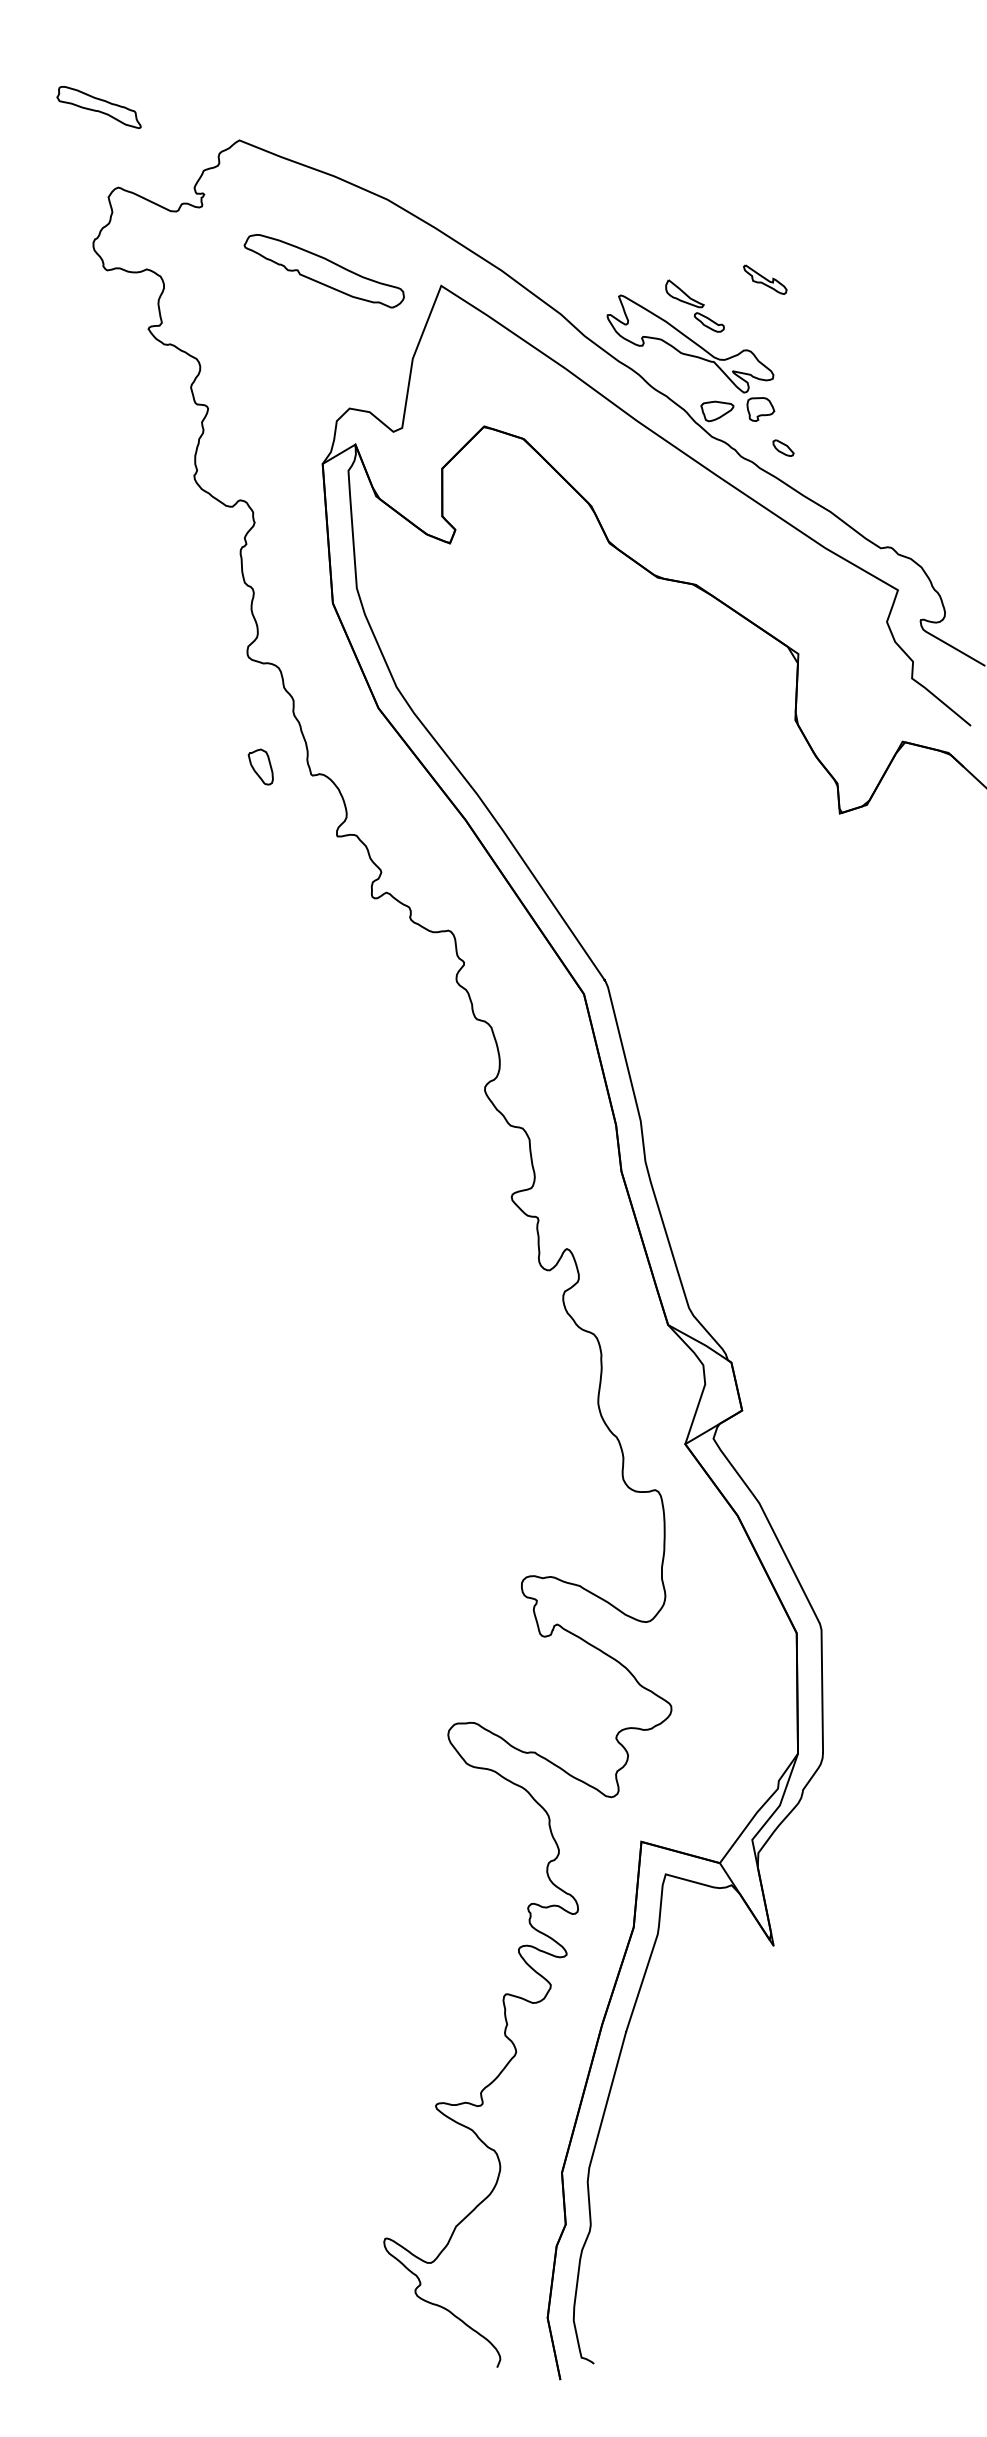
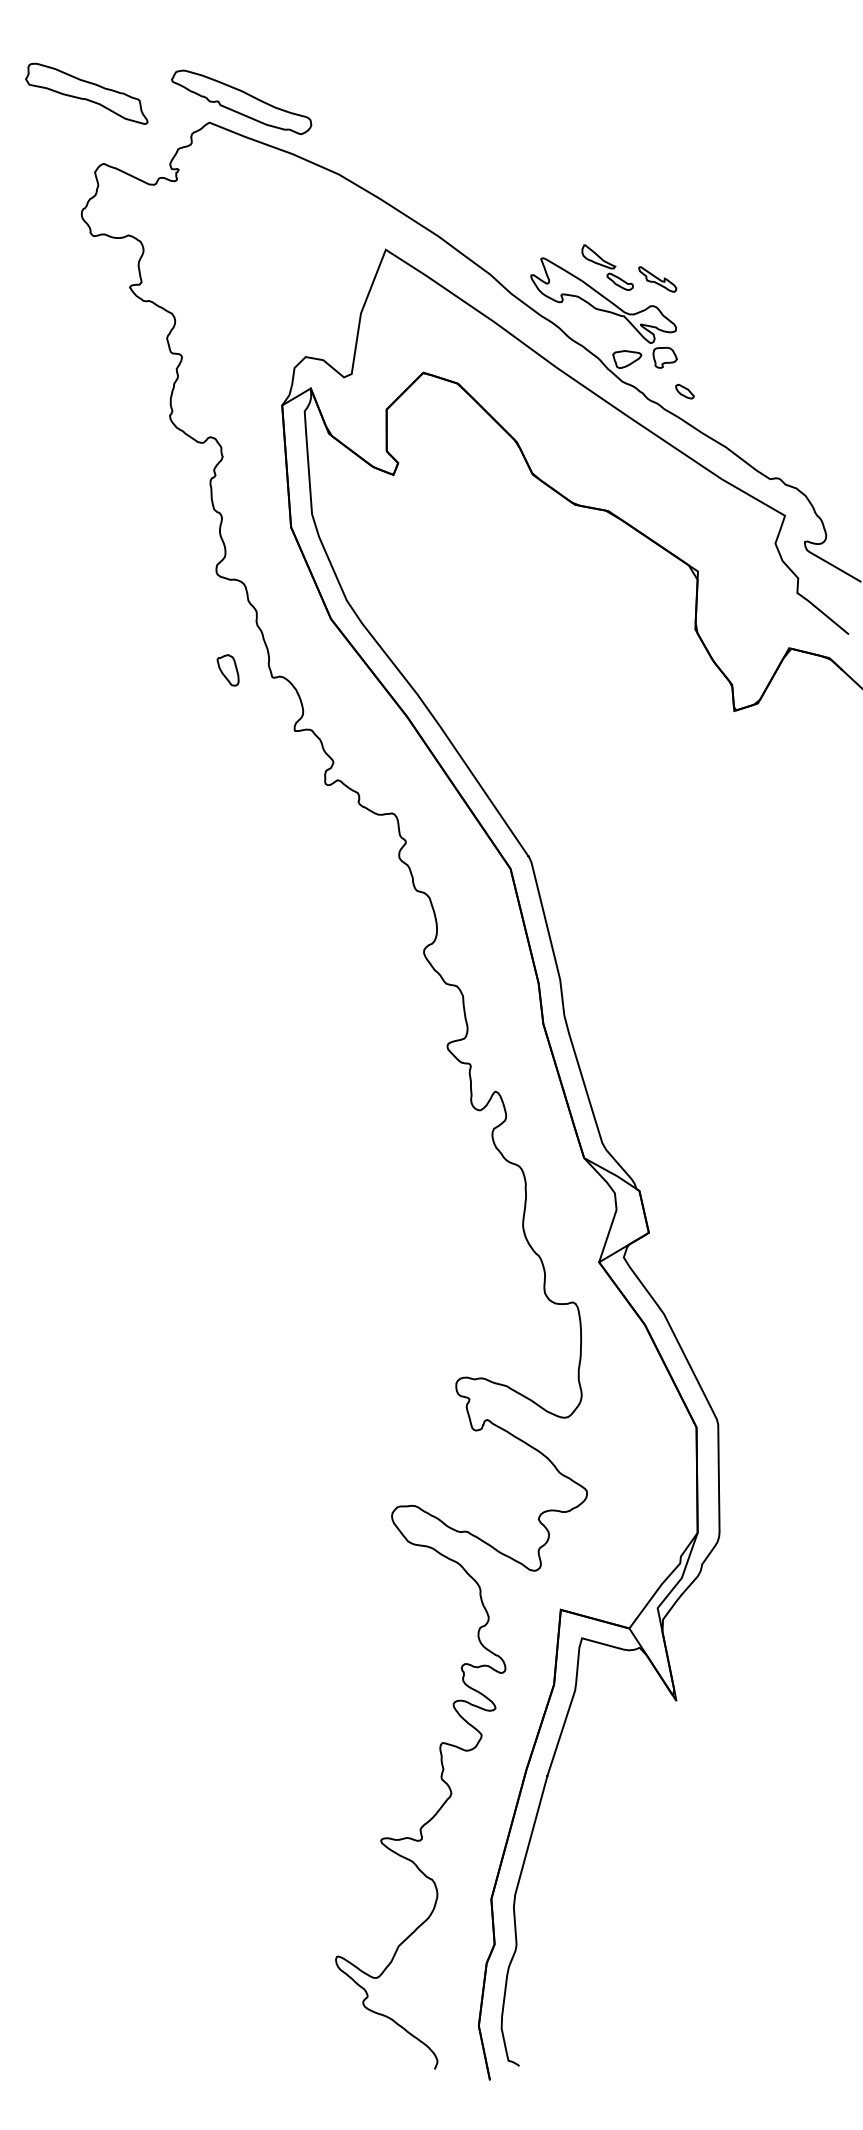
part: (98, 107) -> (86, 93), size x1.67
part: (323, 271) -> (240, 102), moved
part: (765, 279) -> (657, 279), moved

